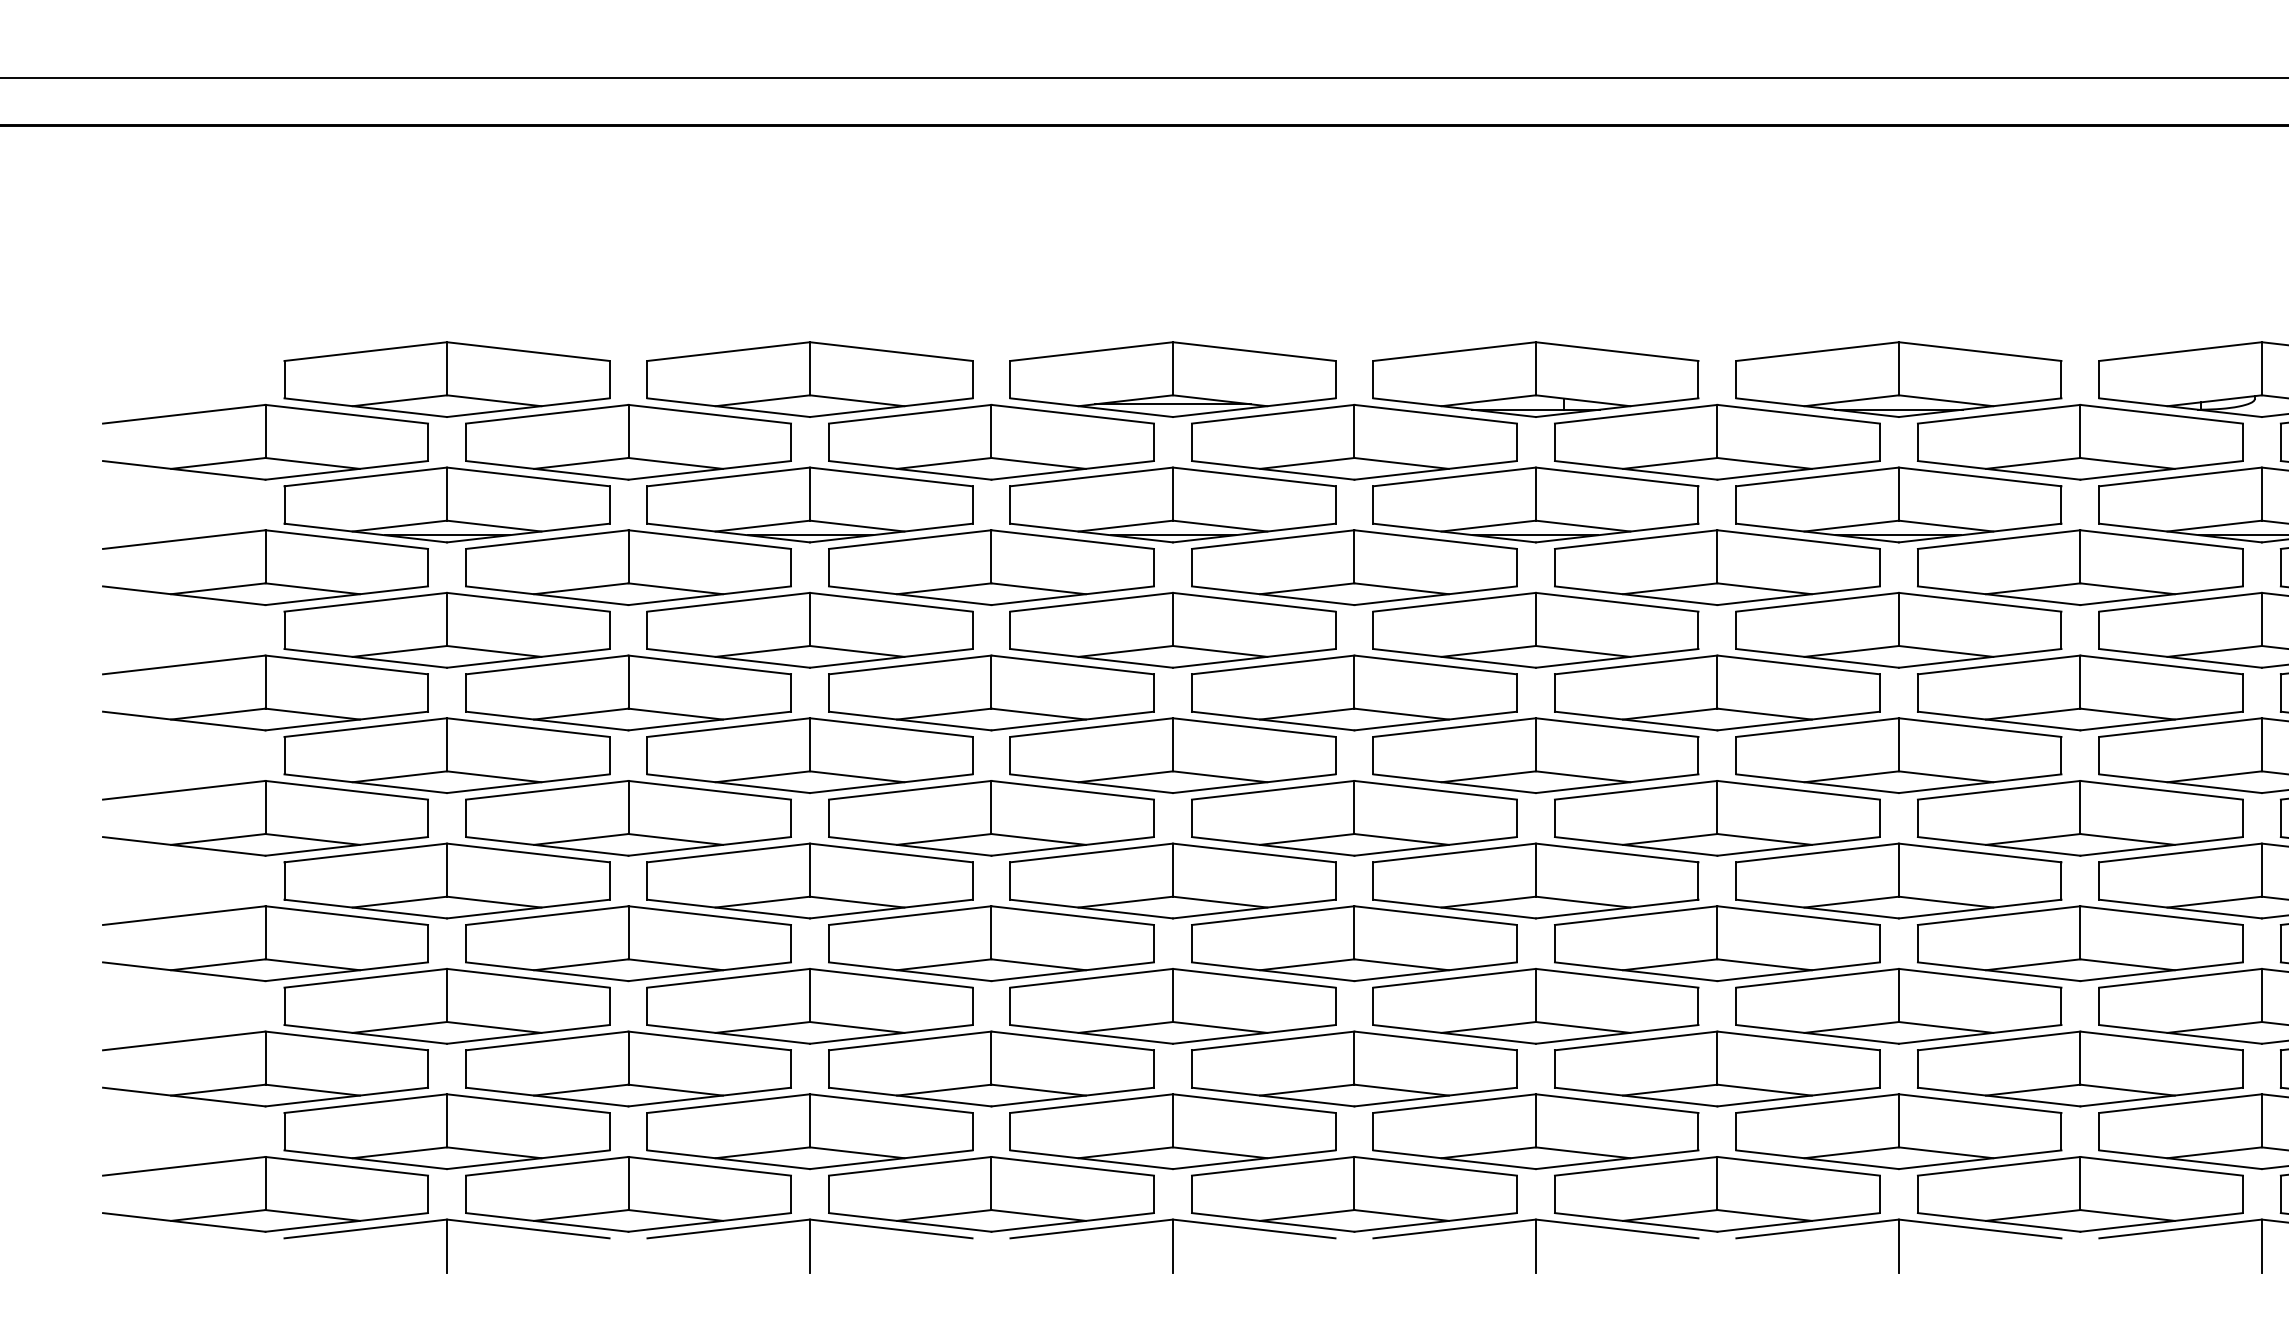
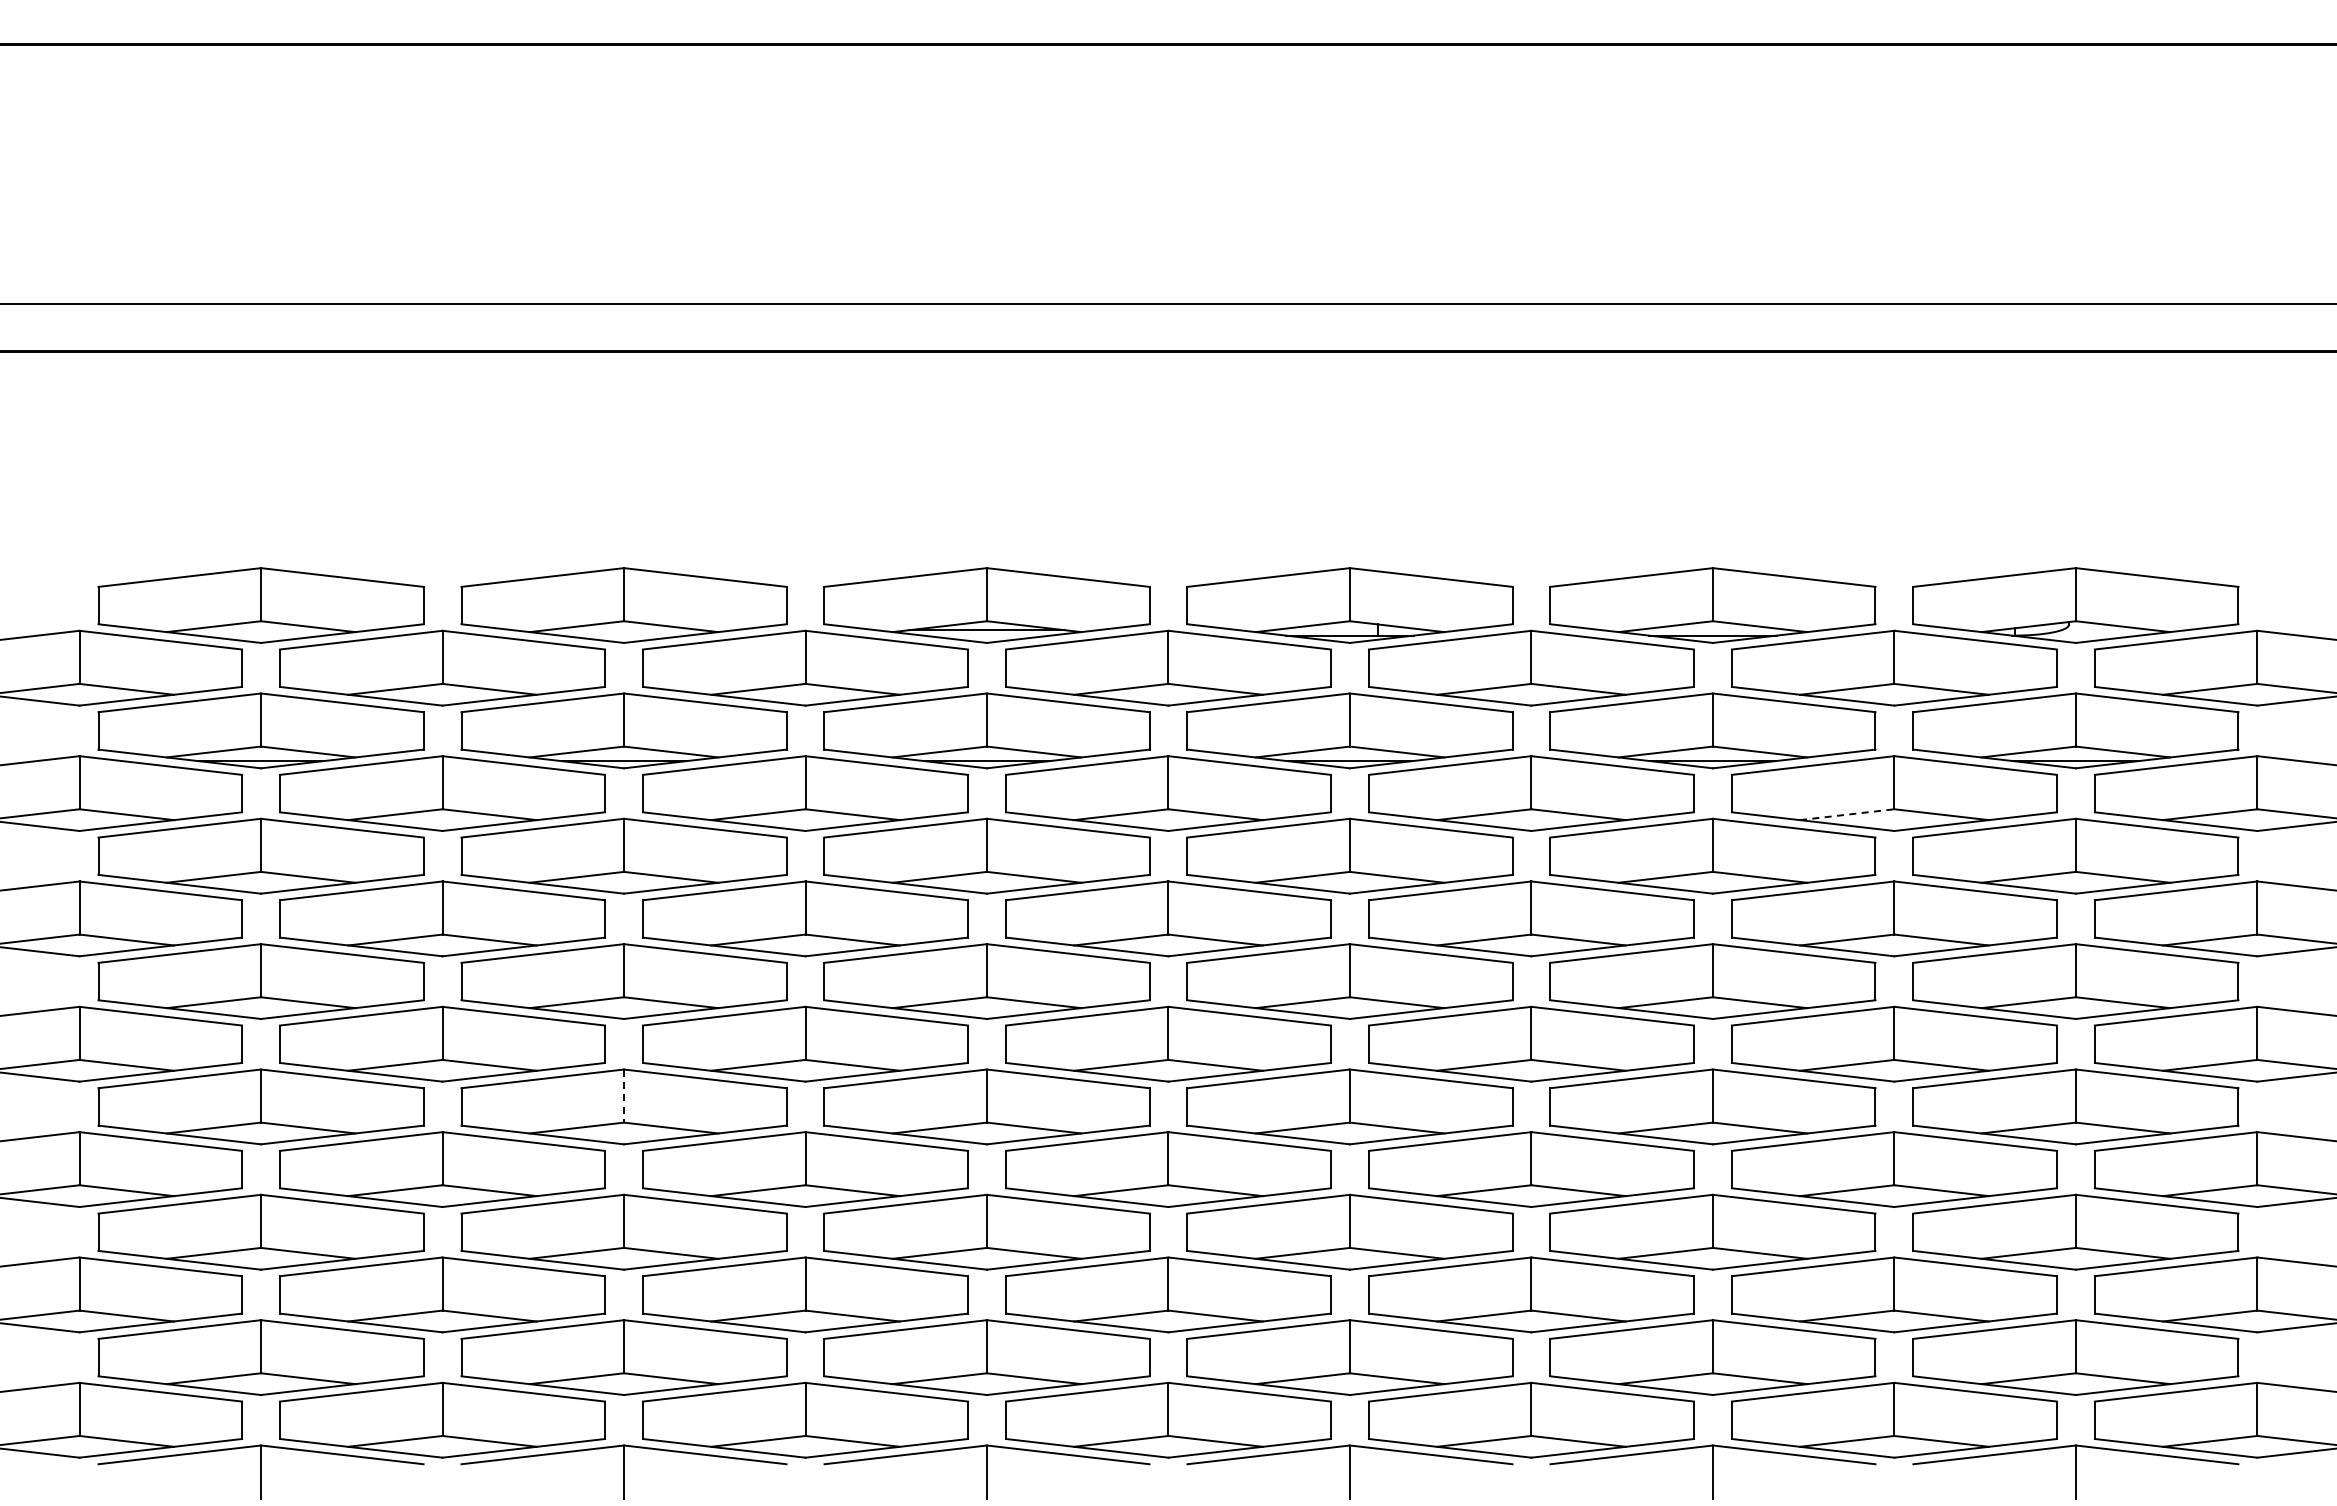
line: (2033, 588) -> (1847, 814), solid -> dashed
line: (810, 870) -> (624, 1096), solid -> dashed

